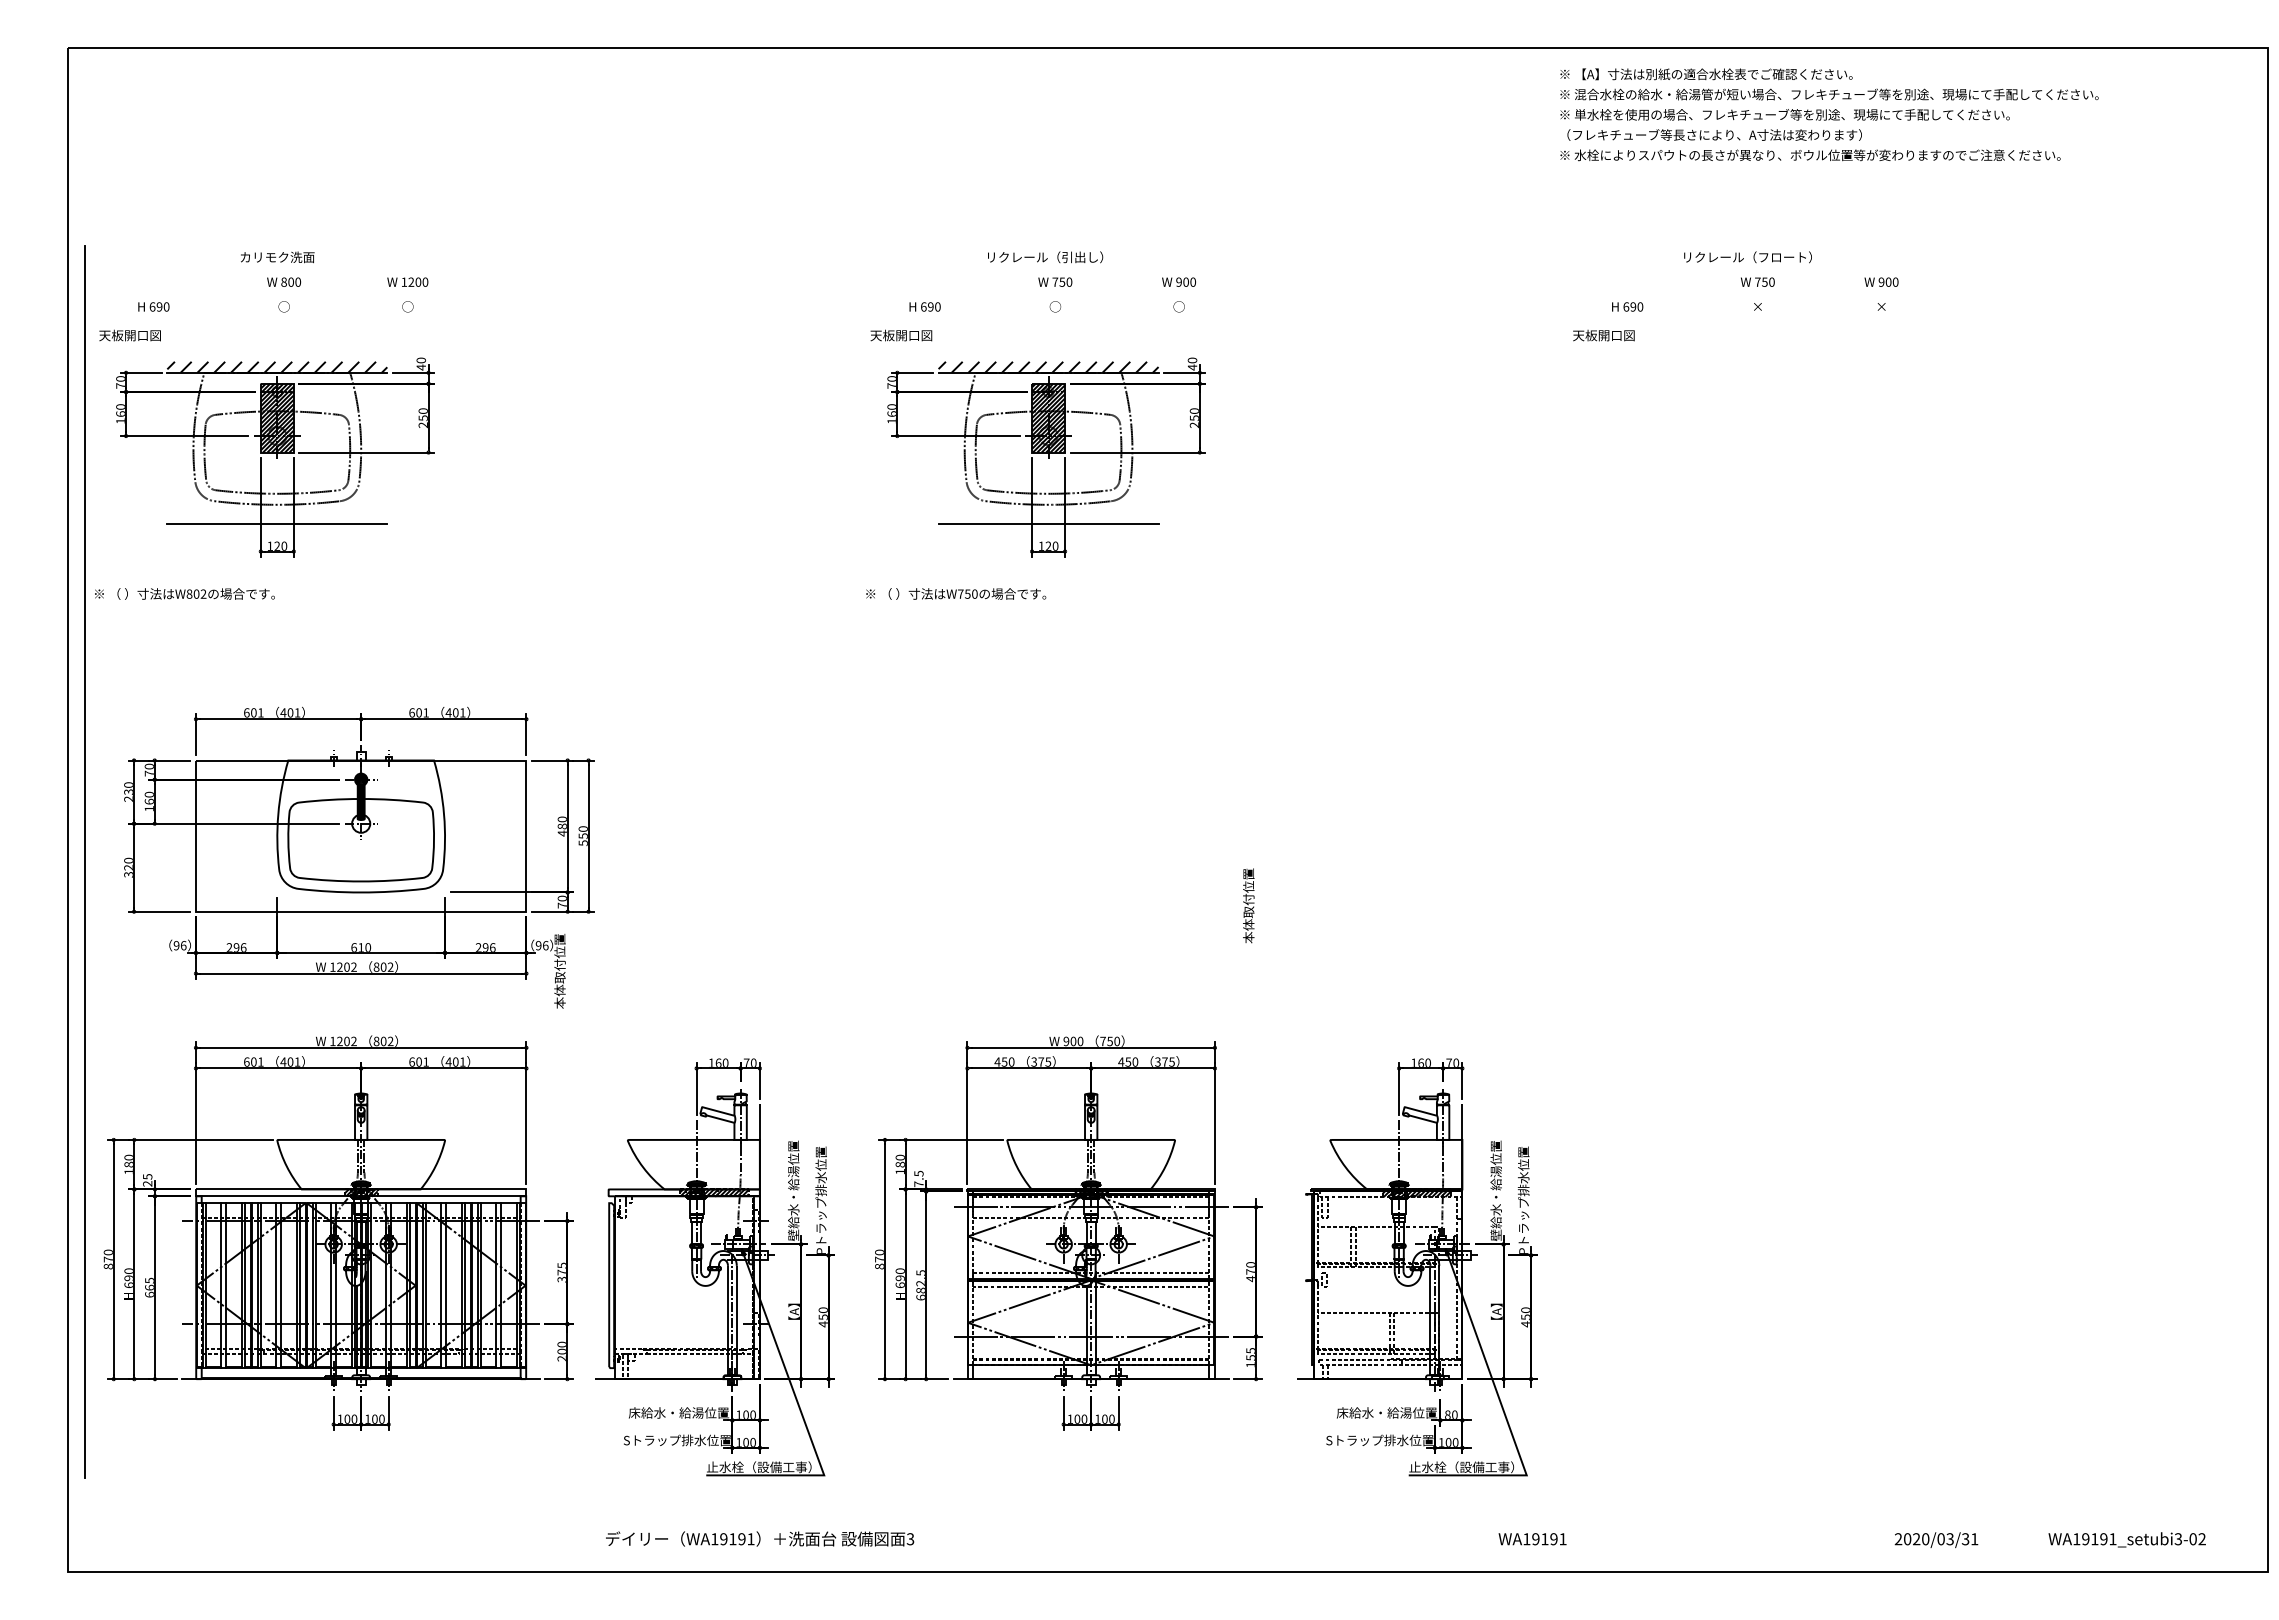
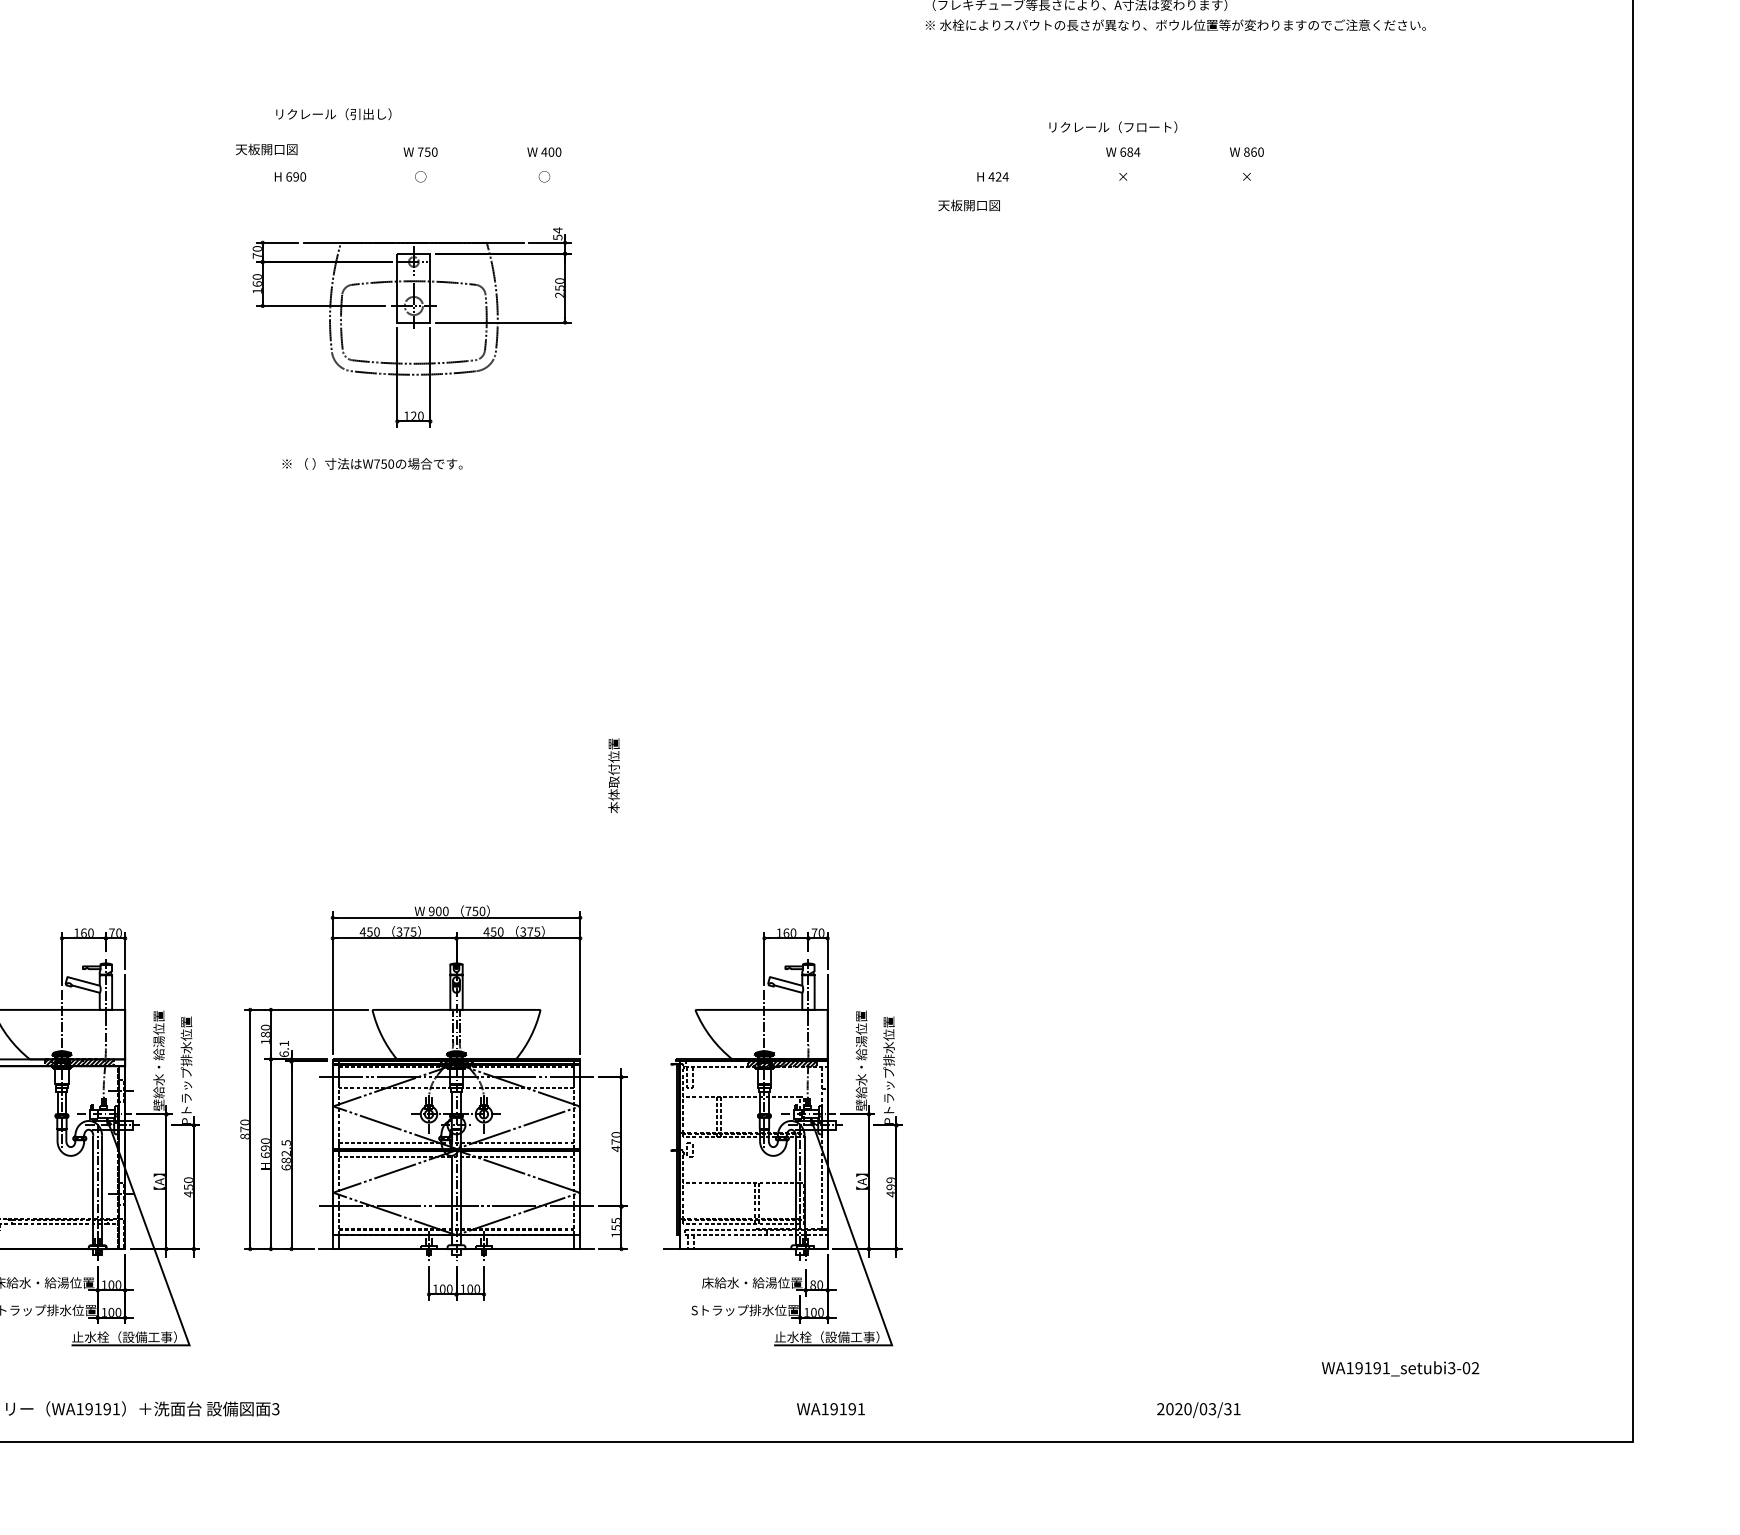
text: (1045, 257) -> (333, 114), moved
text: (1179, 281) -> (544, 151), 900 -> 400
text: (1764, 281) -> (1129, 151), 750 -> 684
text: (1884, 281) -> (1249, 151), 900 -> 860
text: (1633, 306) -> (998, 176), 690 -> 424
text: (901, 335) -> (266, 149), moved
text: (1192, 363) -> (557, 233), 40 -> 54
hatch: (1048, 366) -> (413, 236), removed
hatch: (1048, 417) -> (413, 287), removed
line: (1048, 524) -> (413, 394), removed
text: (956, 593) -> (372, 463), moved
text: (918, 1178) -> (283, 1048), 7.5 -> 6.1
text: (1525, 1313) -> (890, 1183), 450 -> 499
text: (1532, 1539) -> (830, 1409), moved
text: (2126, 1539) -> (1399, 1368), moved
text: (1936, 1540) -> (1198, 1410), moved

